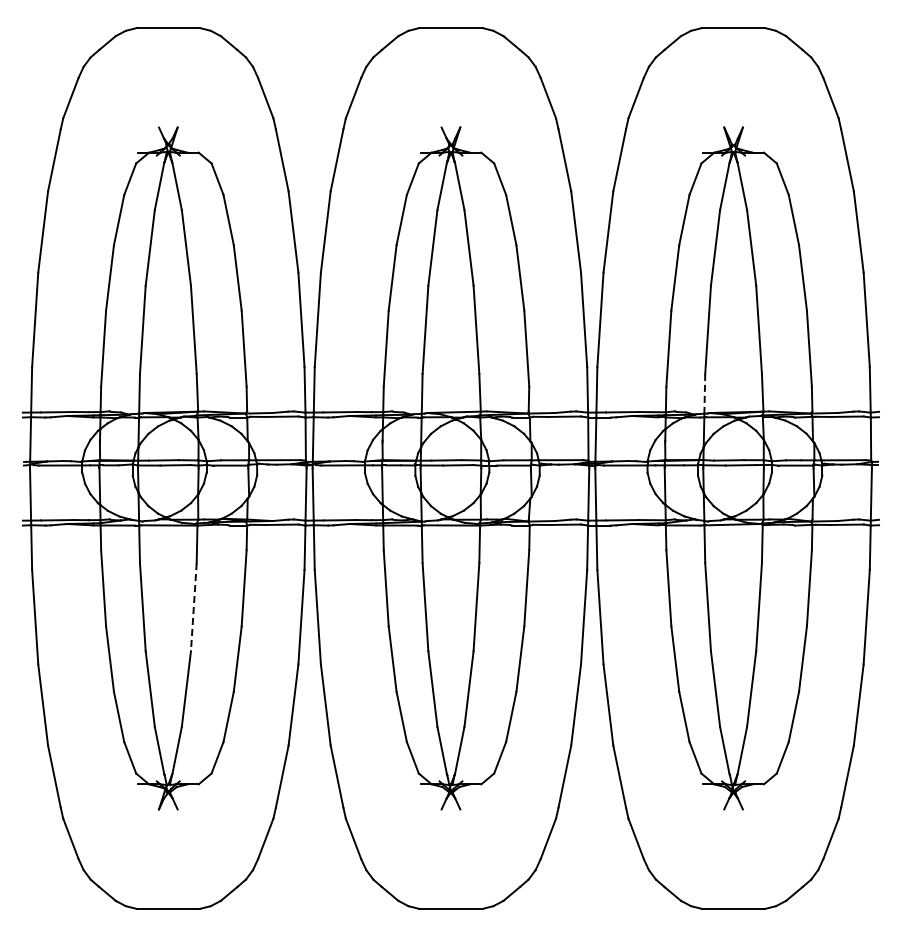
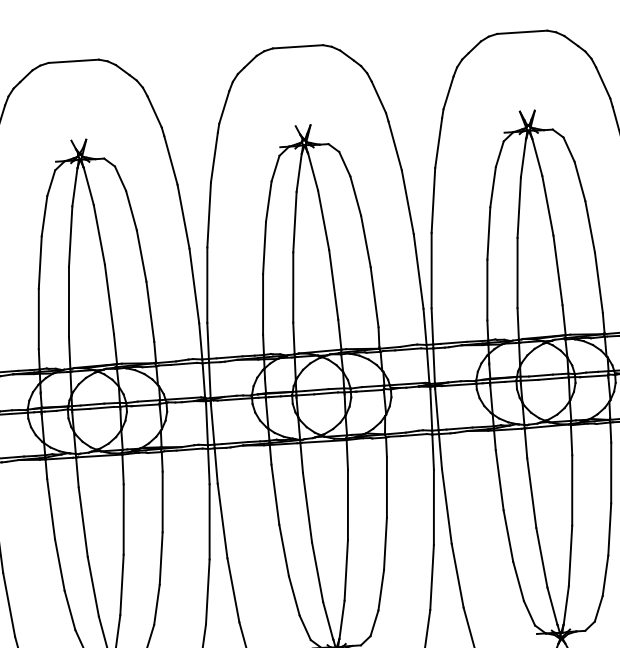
line: (704, 393) -> (517, 323), dashed -> solid
line: (193, 607) -> (123, 519), dashed -> solid

